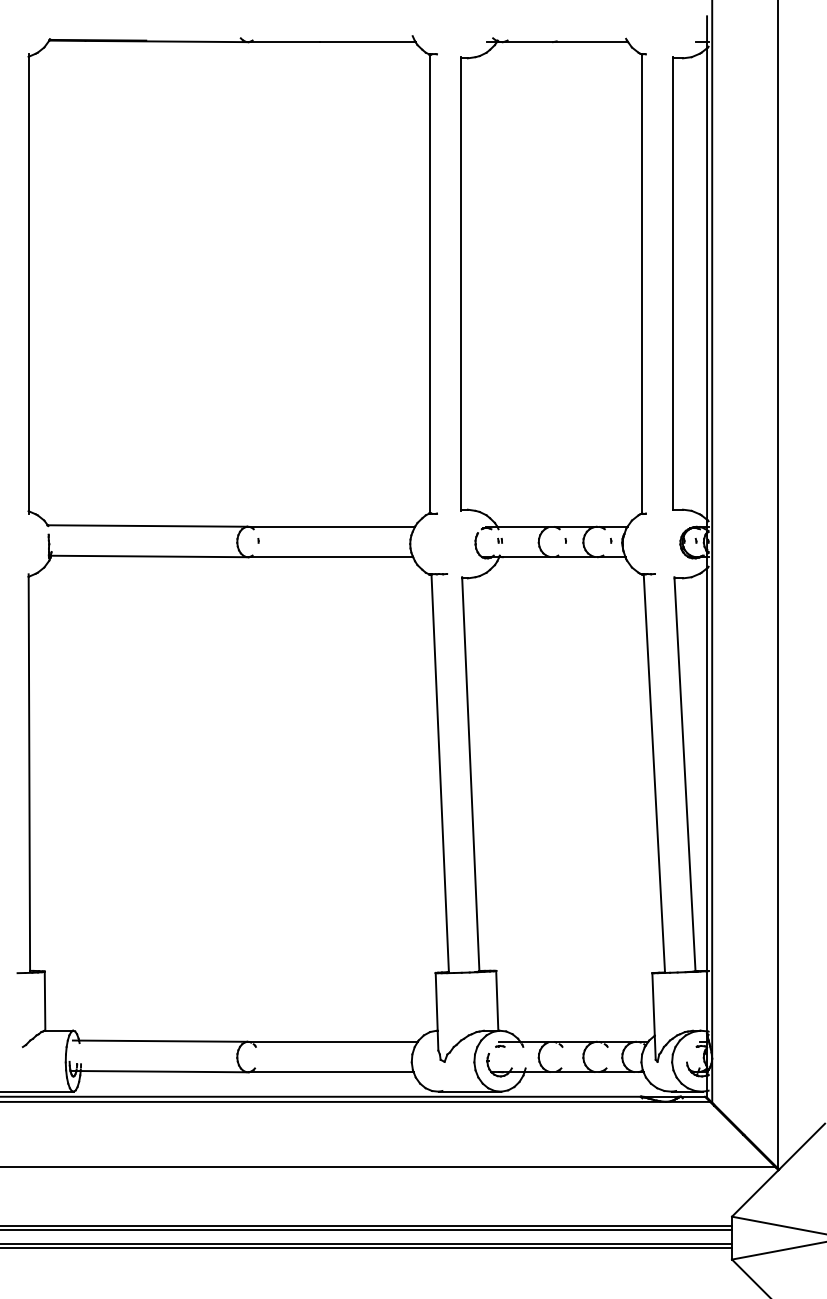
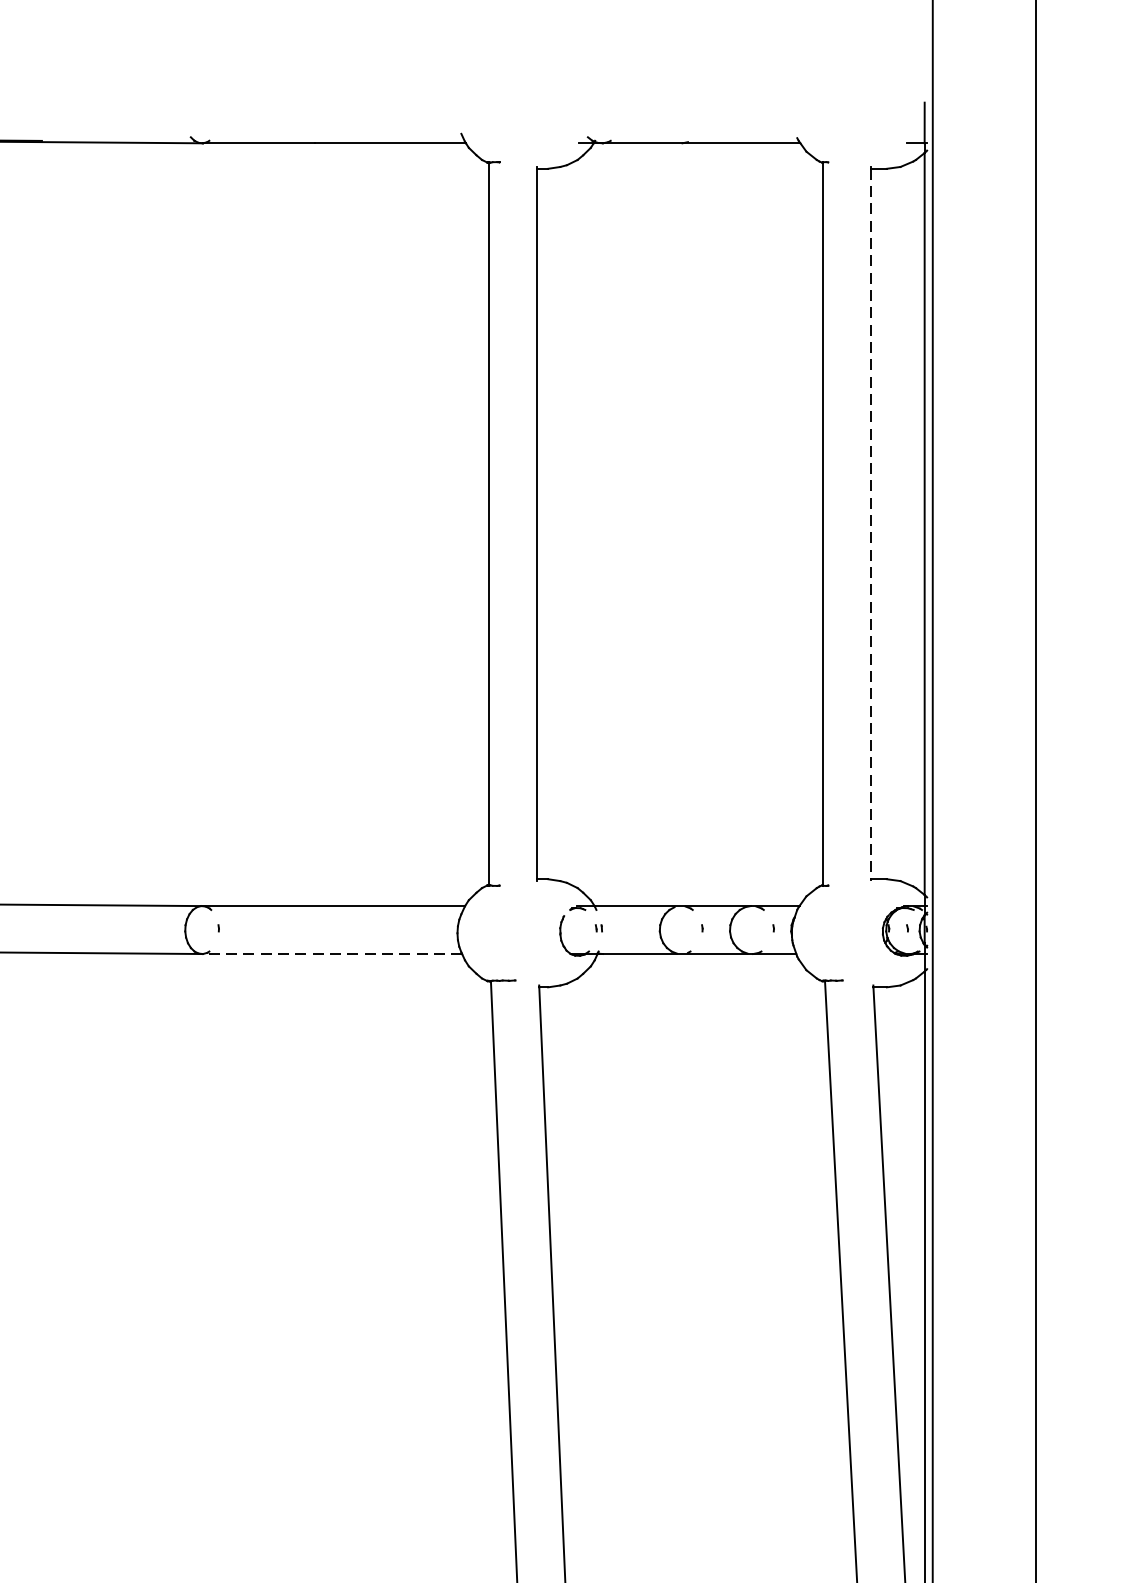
line: (672, 284) -> (870, 524), solid -> dashed
line: (330, 557) -> (331, 954), solid -> dashed

